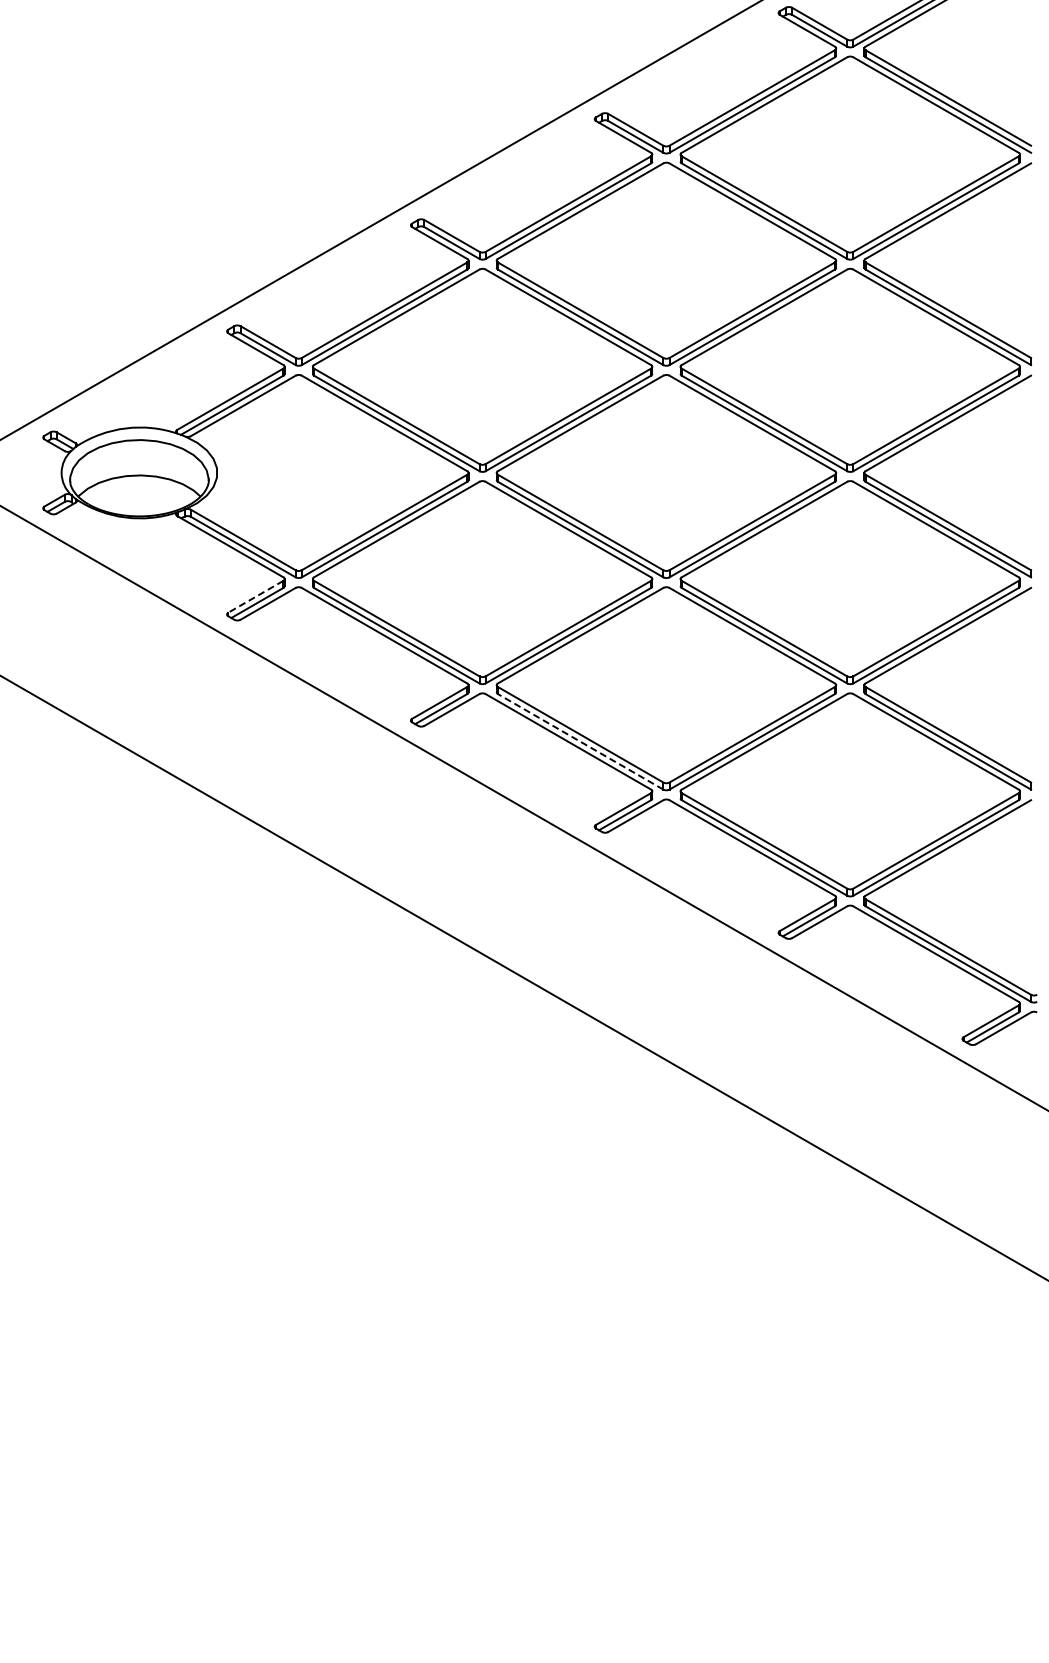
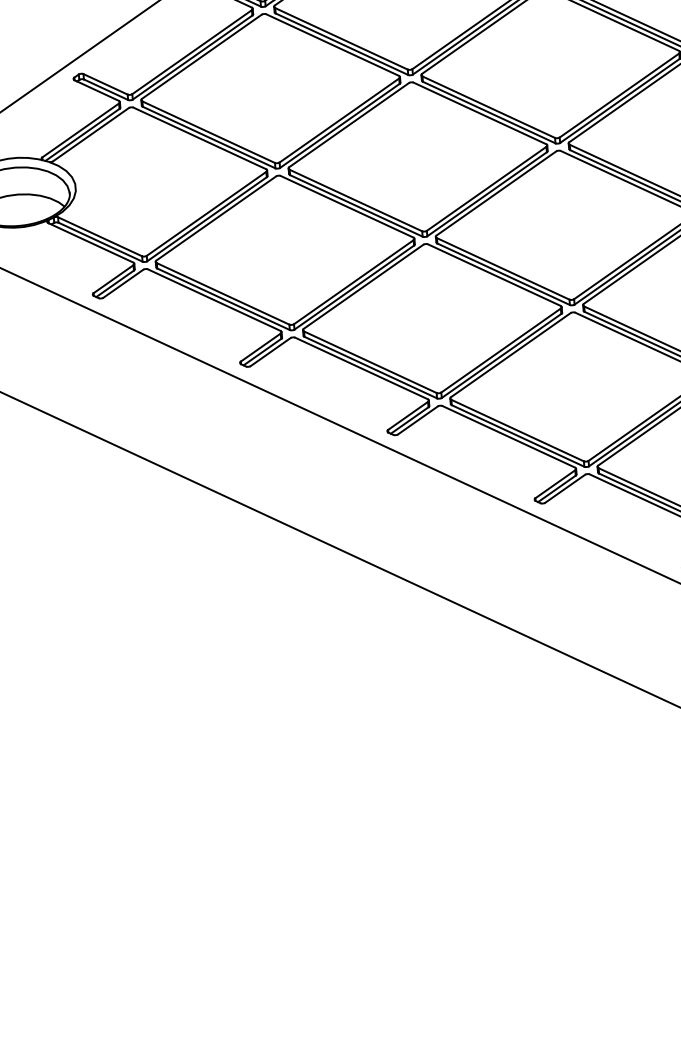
line: (255, 596) -> (113, 279), dashed -> solid
line: (580, 741) -> (370, 367), dashed -> solid

